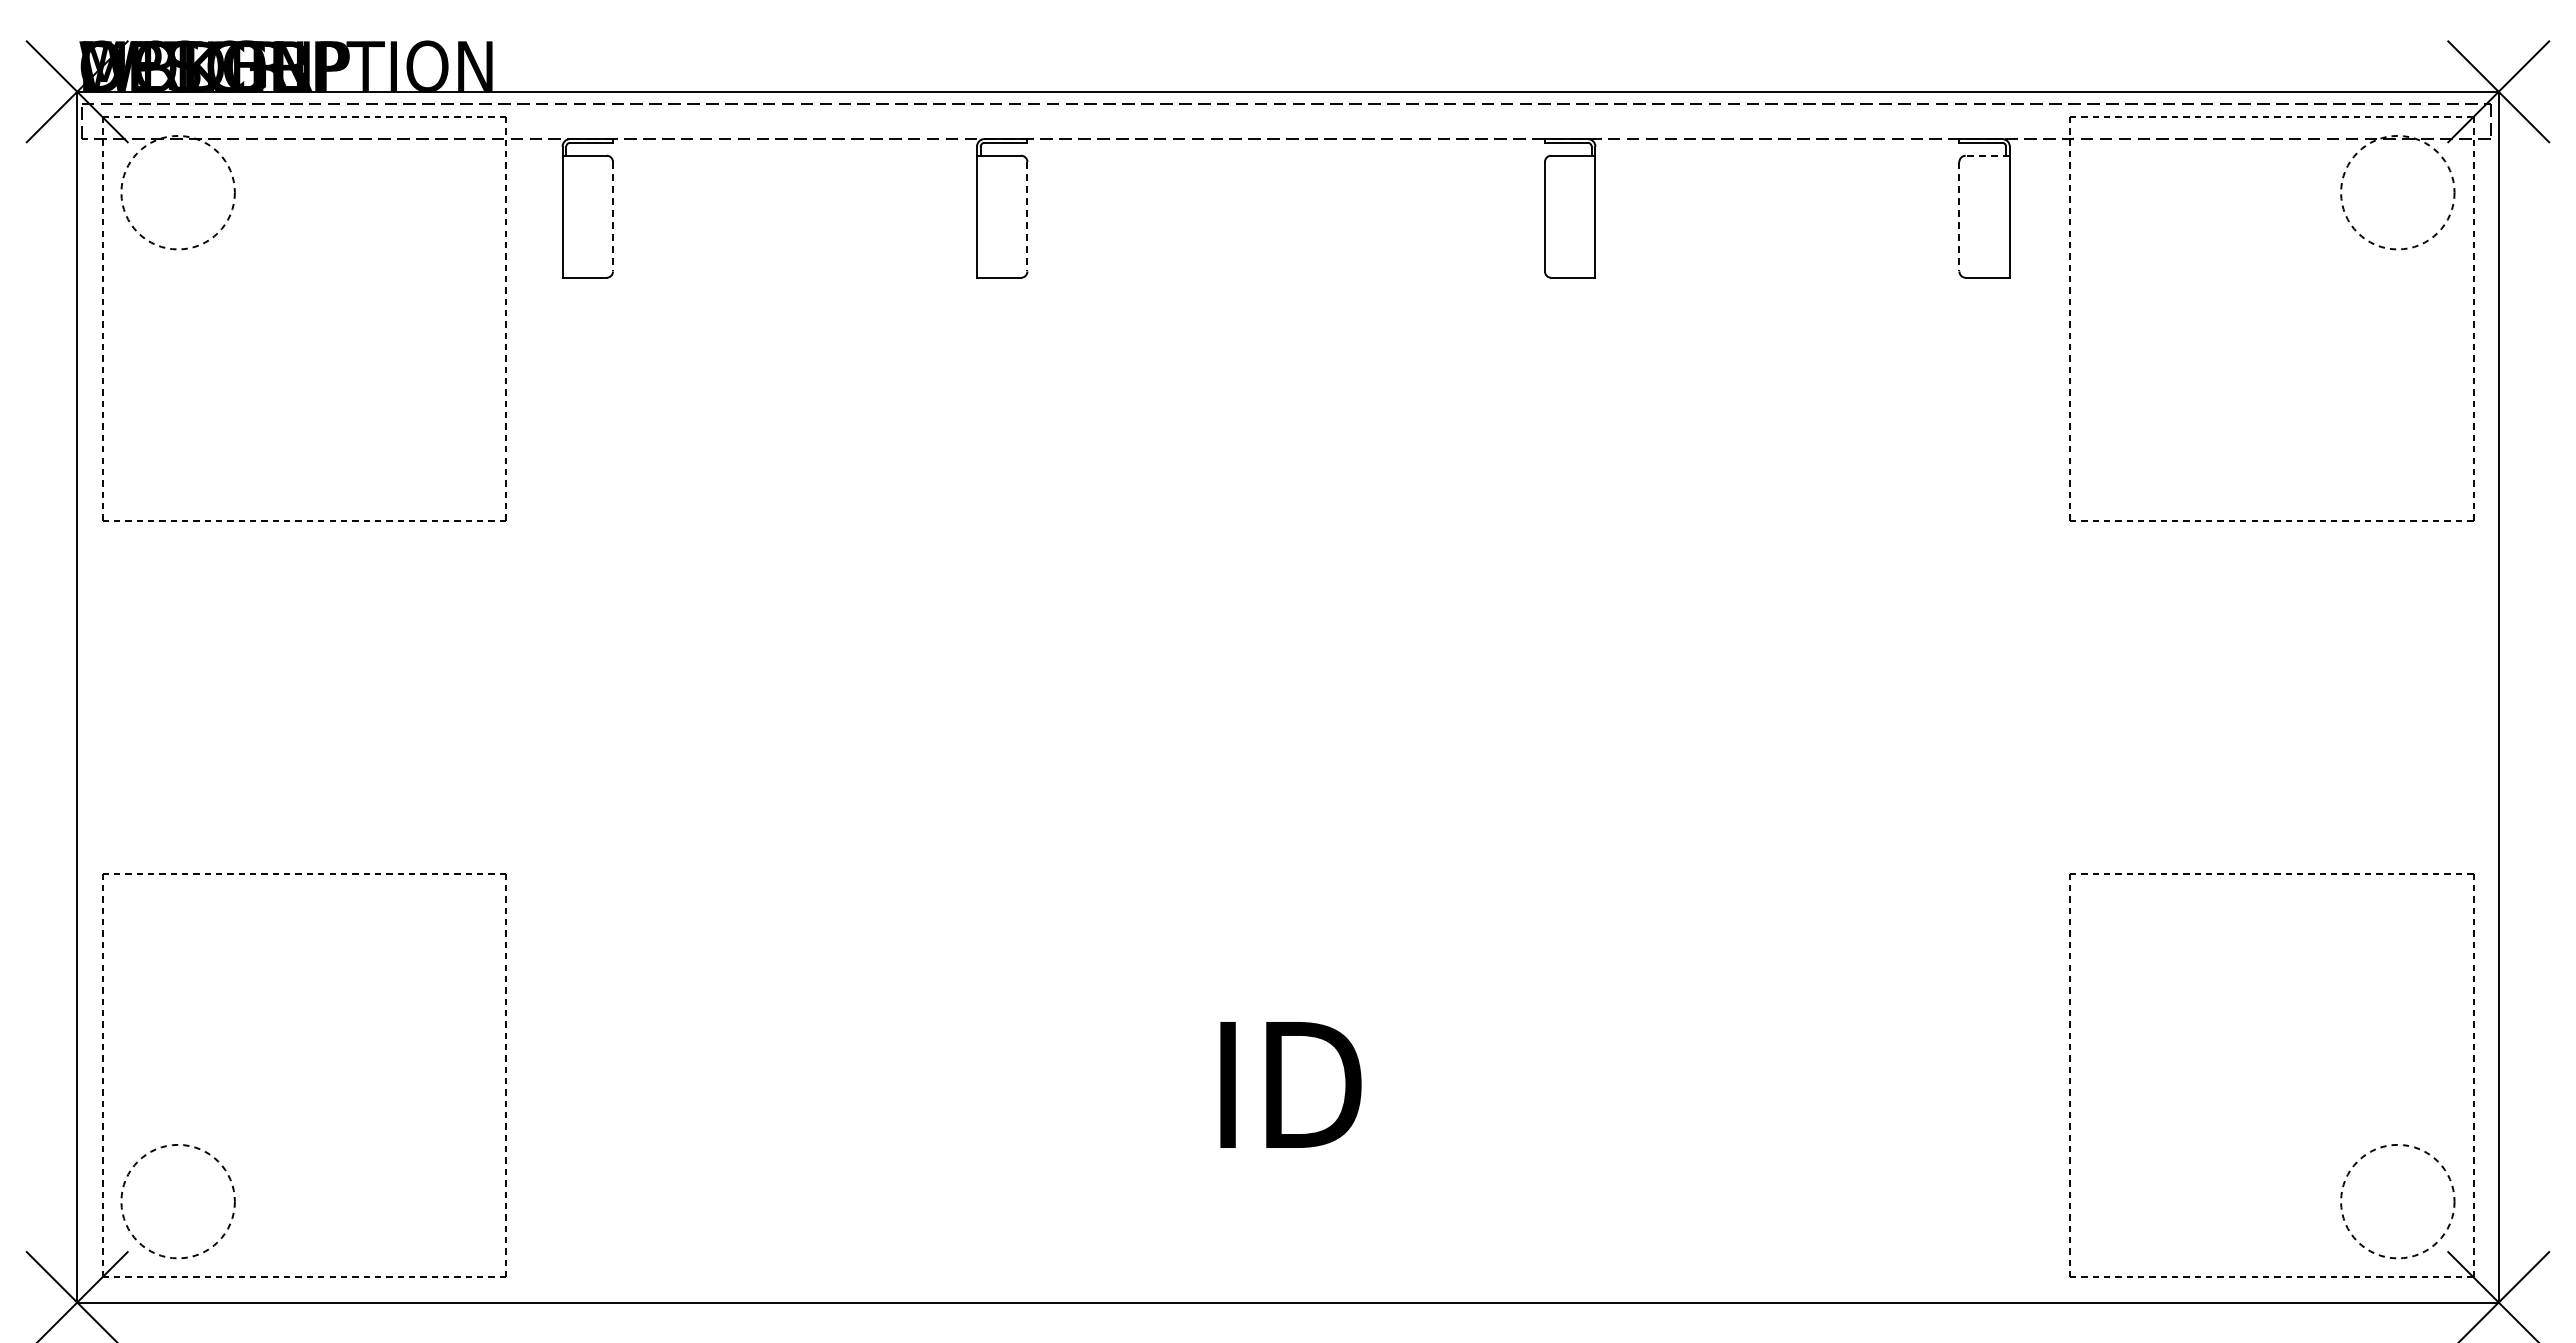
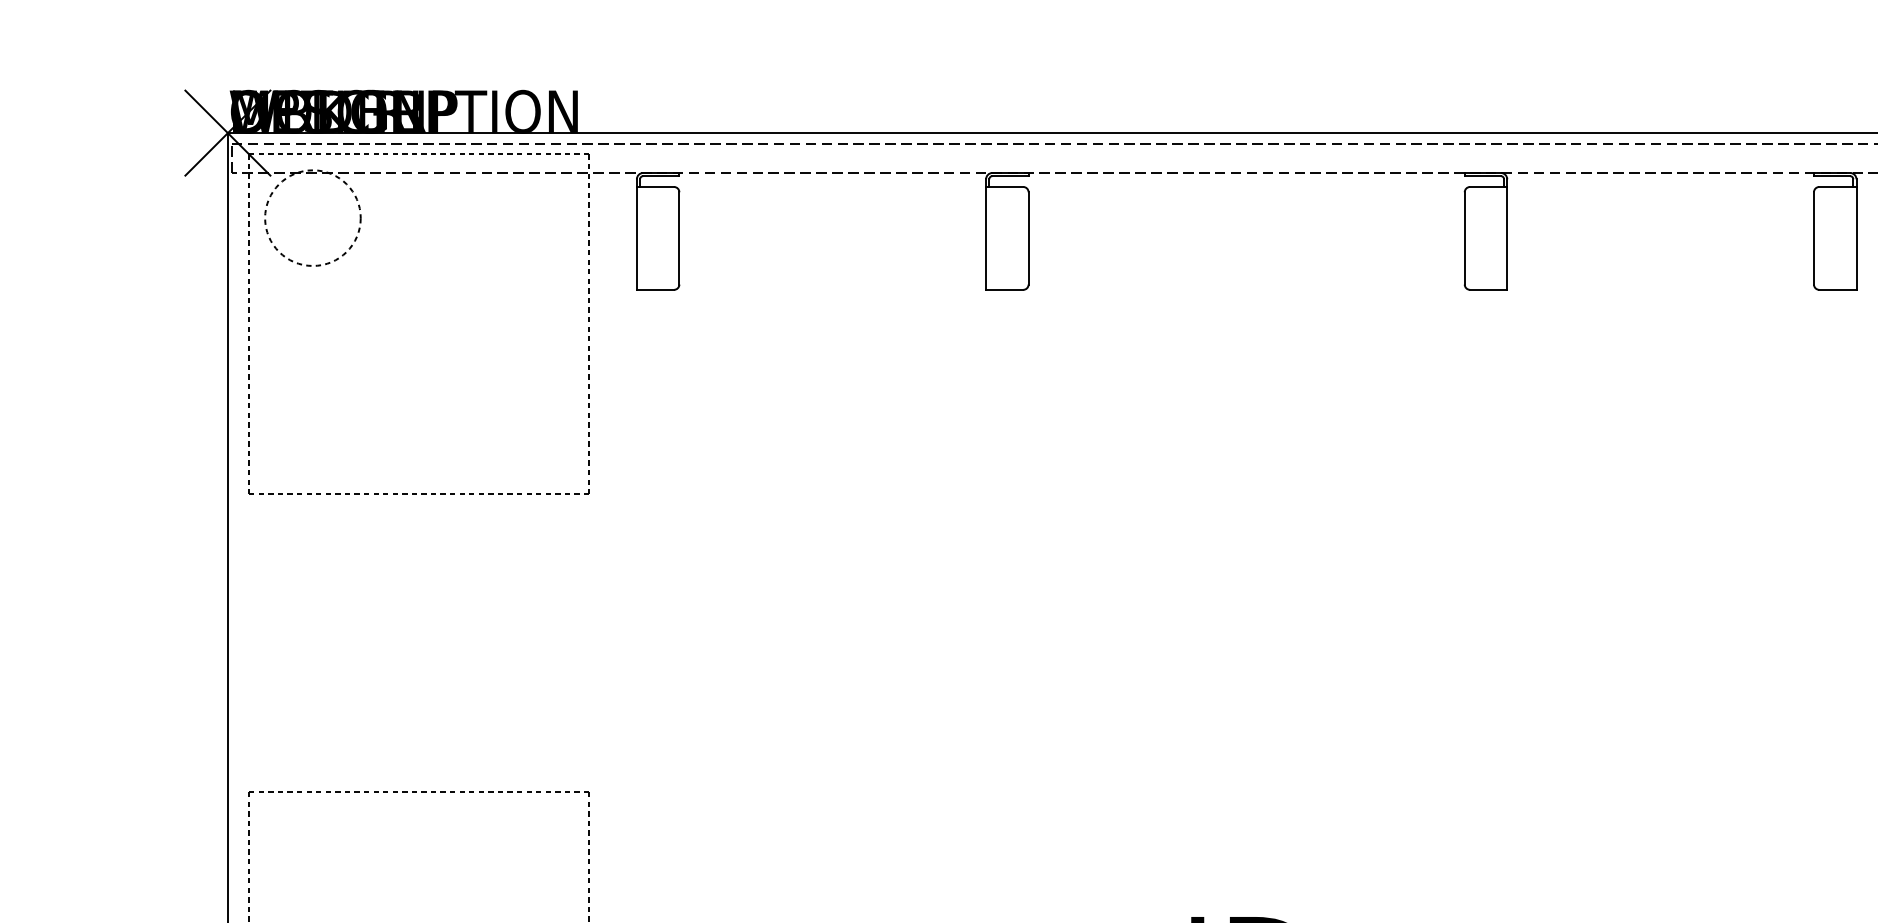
line: (1987, 155) -> (1837, 186), dashed -> solid
line: (613, 216) -> (679, 238), dashed -> solid
line: (1027, 216) -> (1028, 238), dashed -> solid
line: (1959, 216) -> (1814, 238), dashed -> solid

